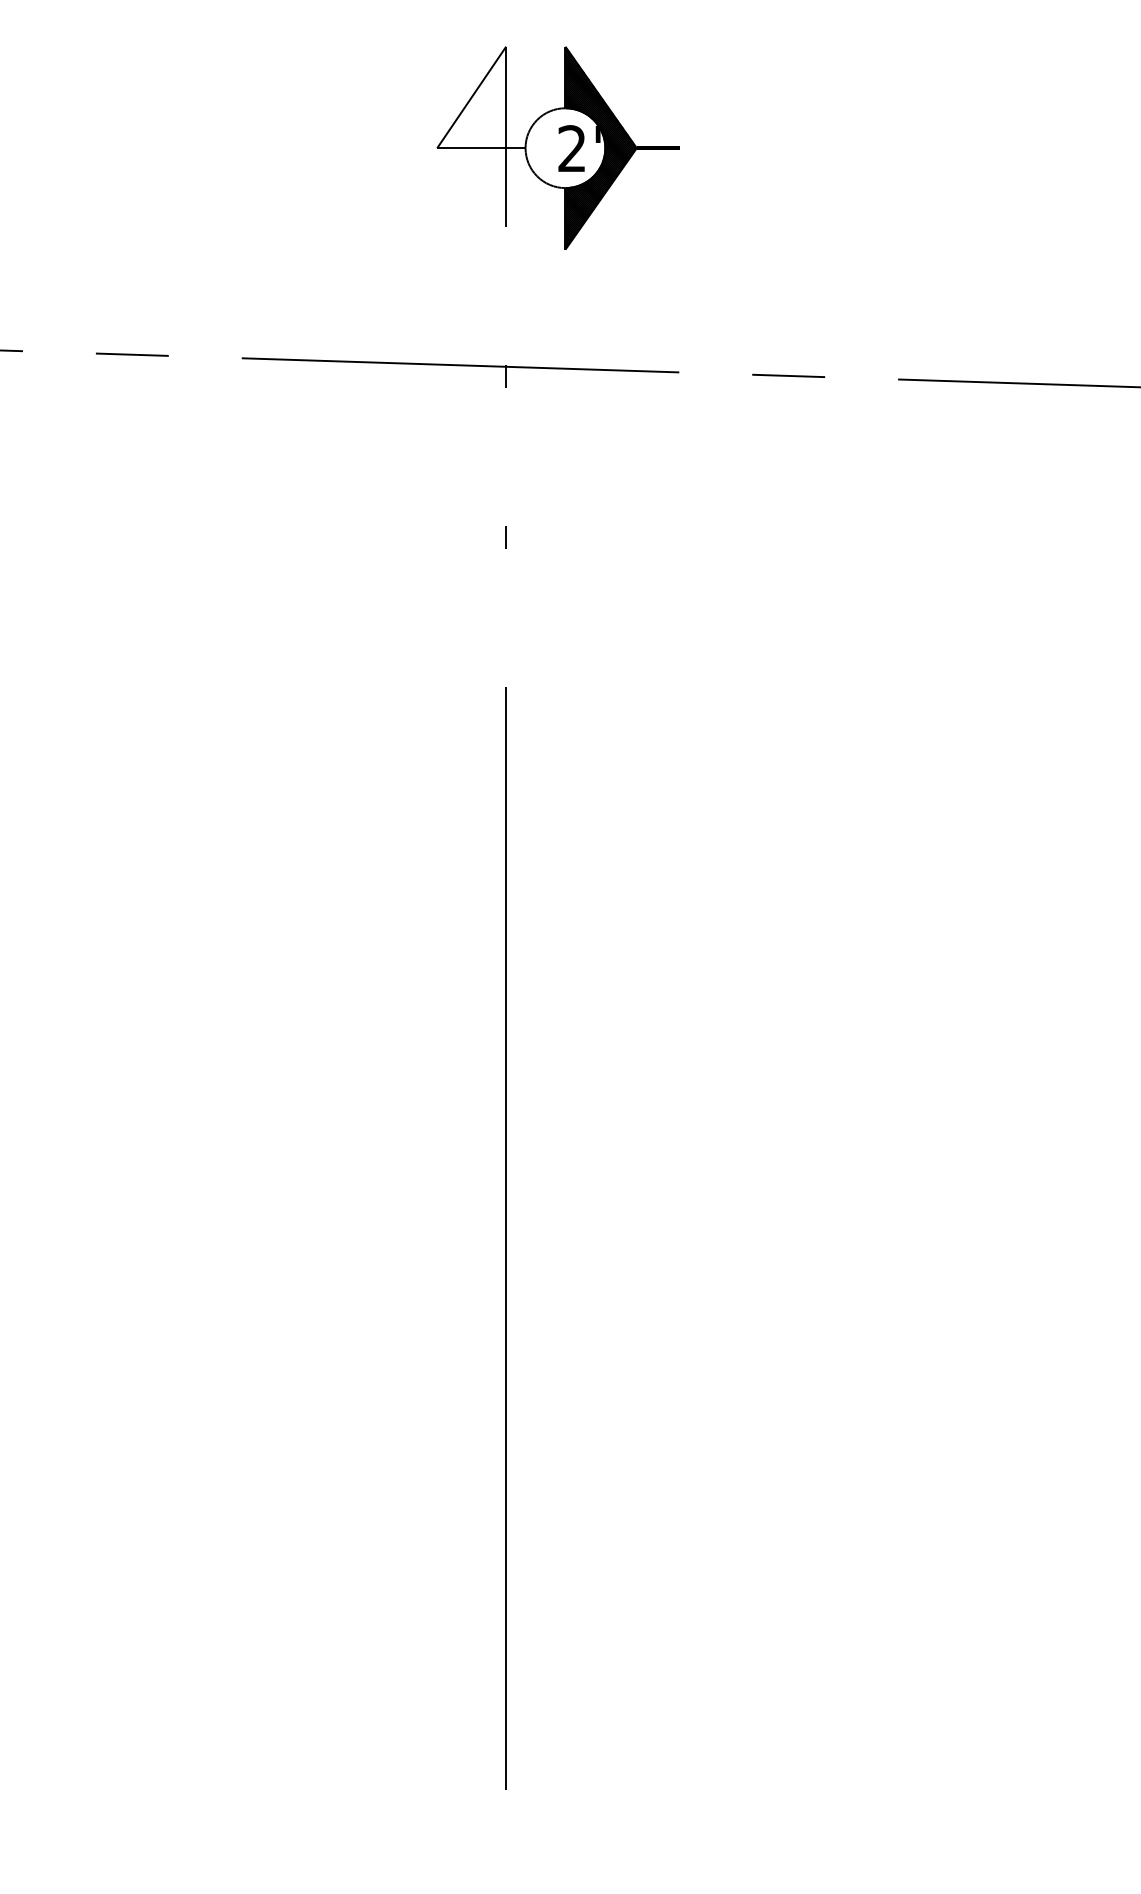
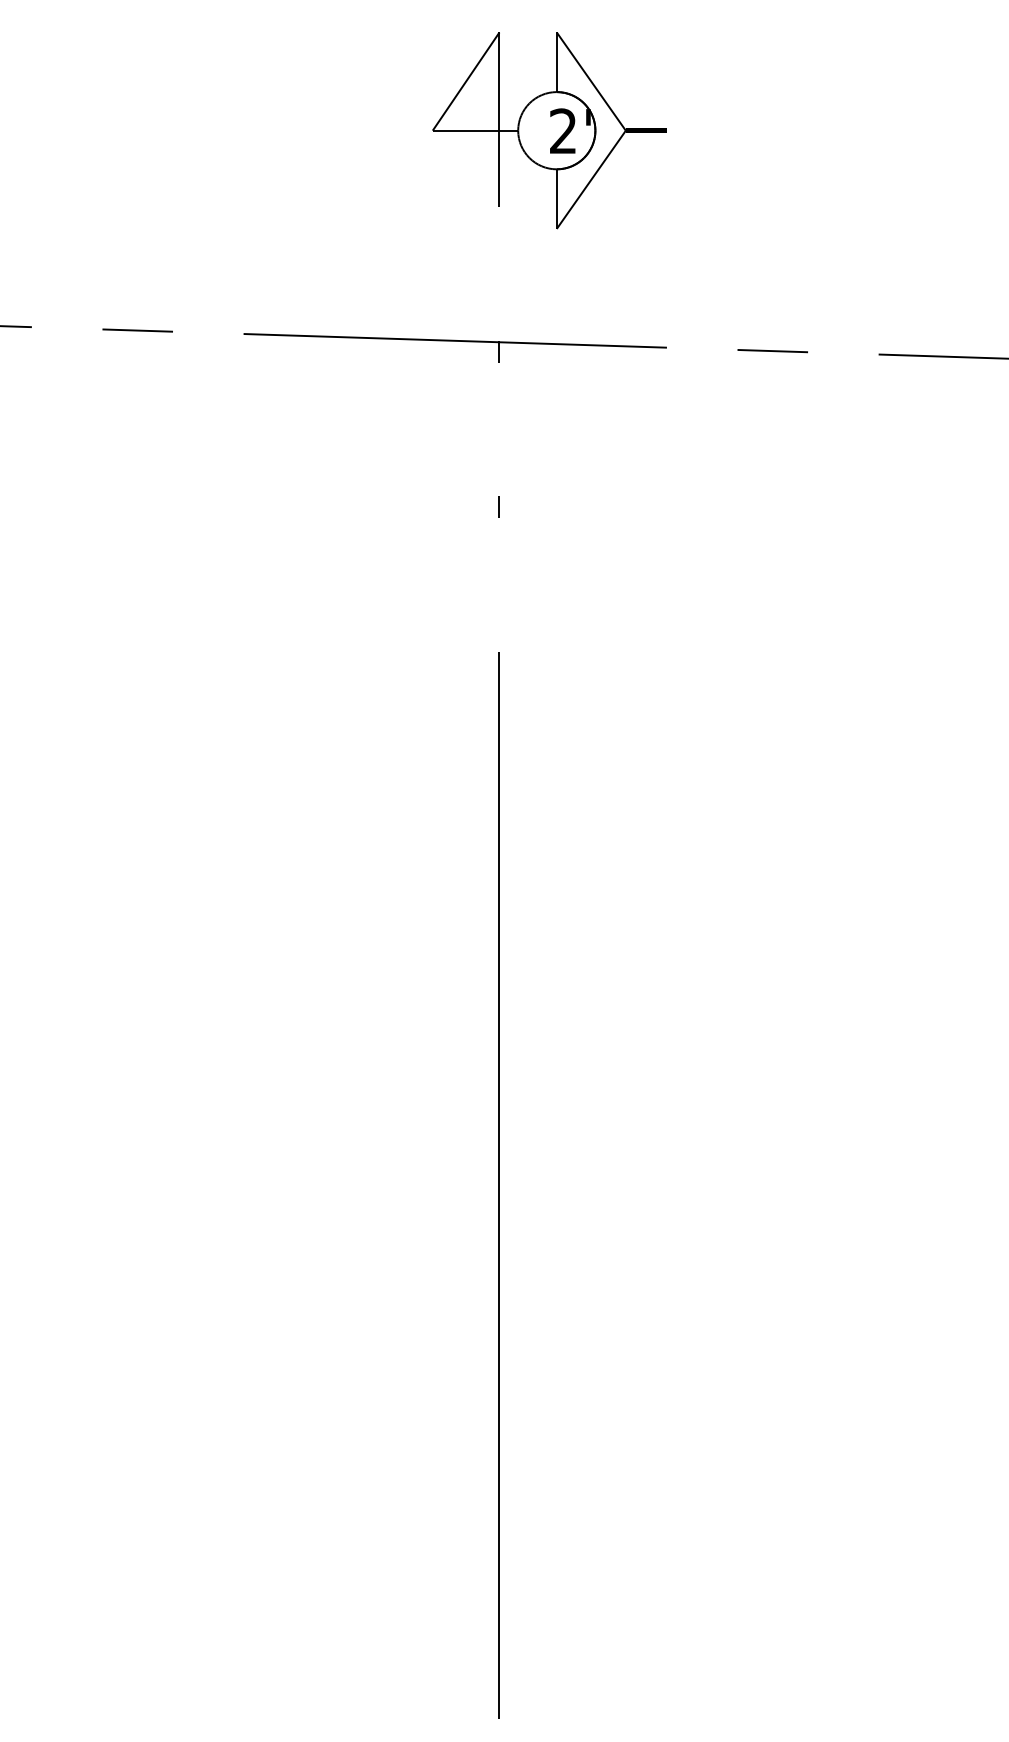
hatch: (600, 148) -> (590, 131), removed

